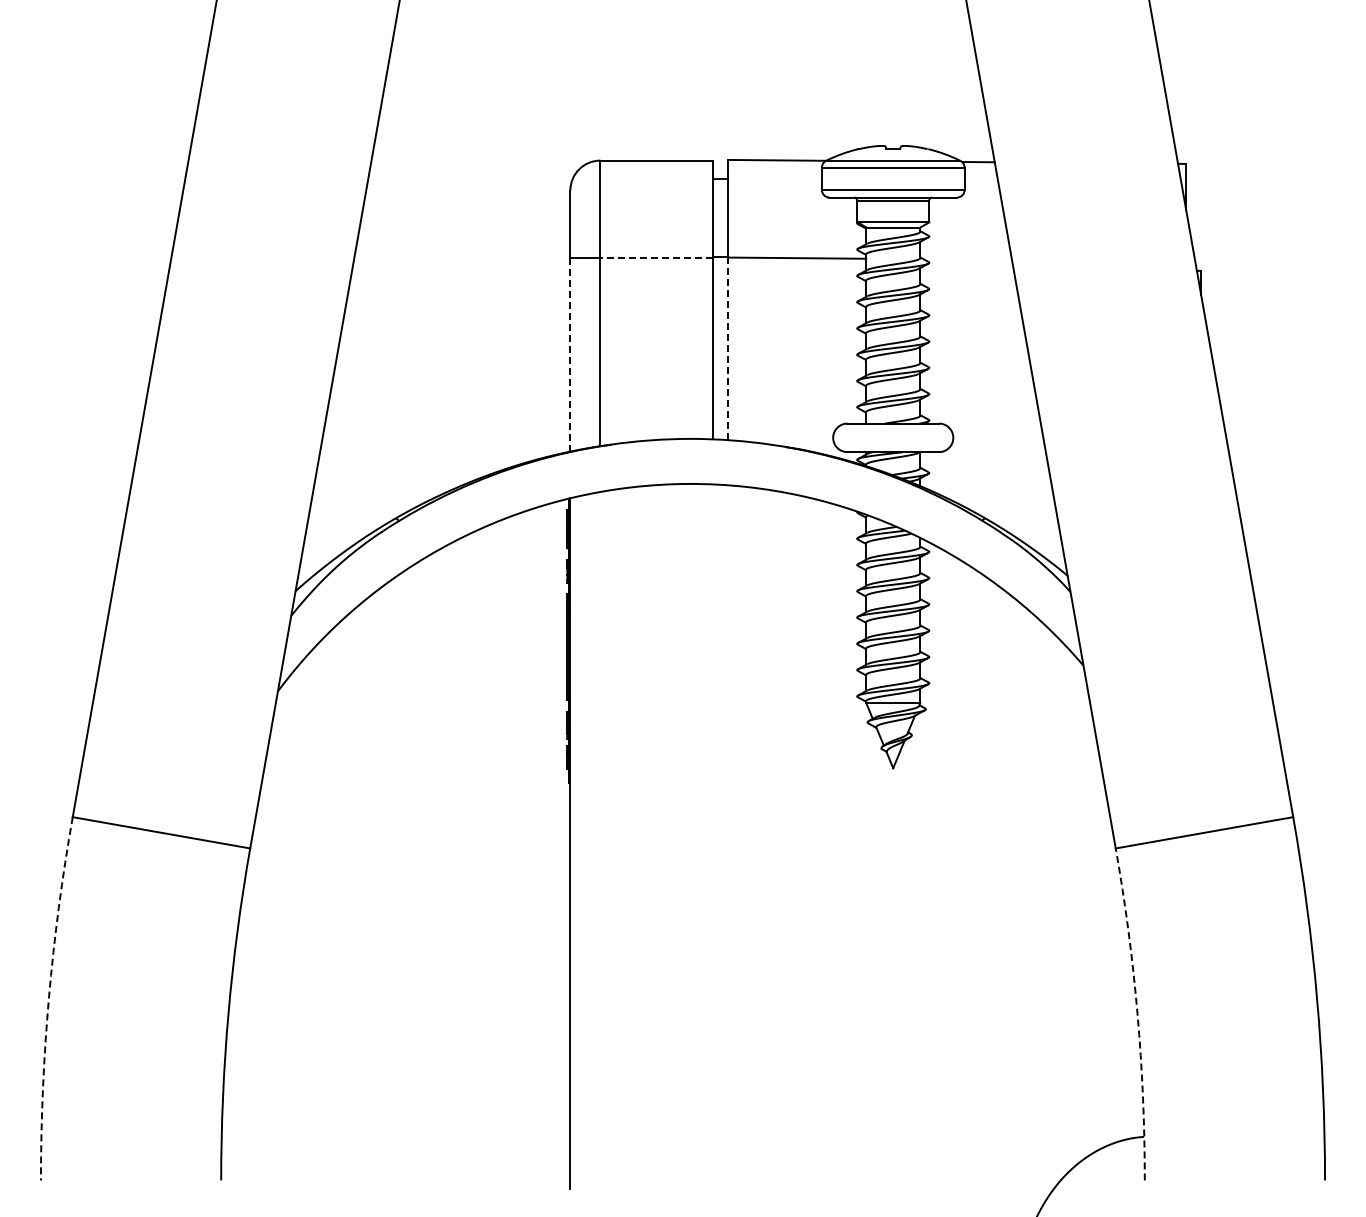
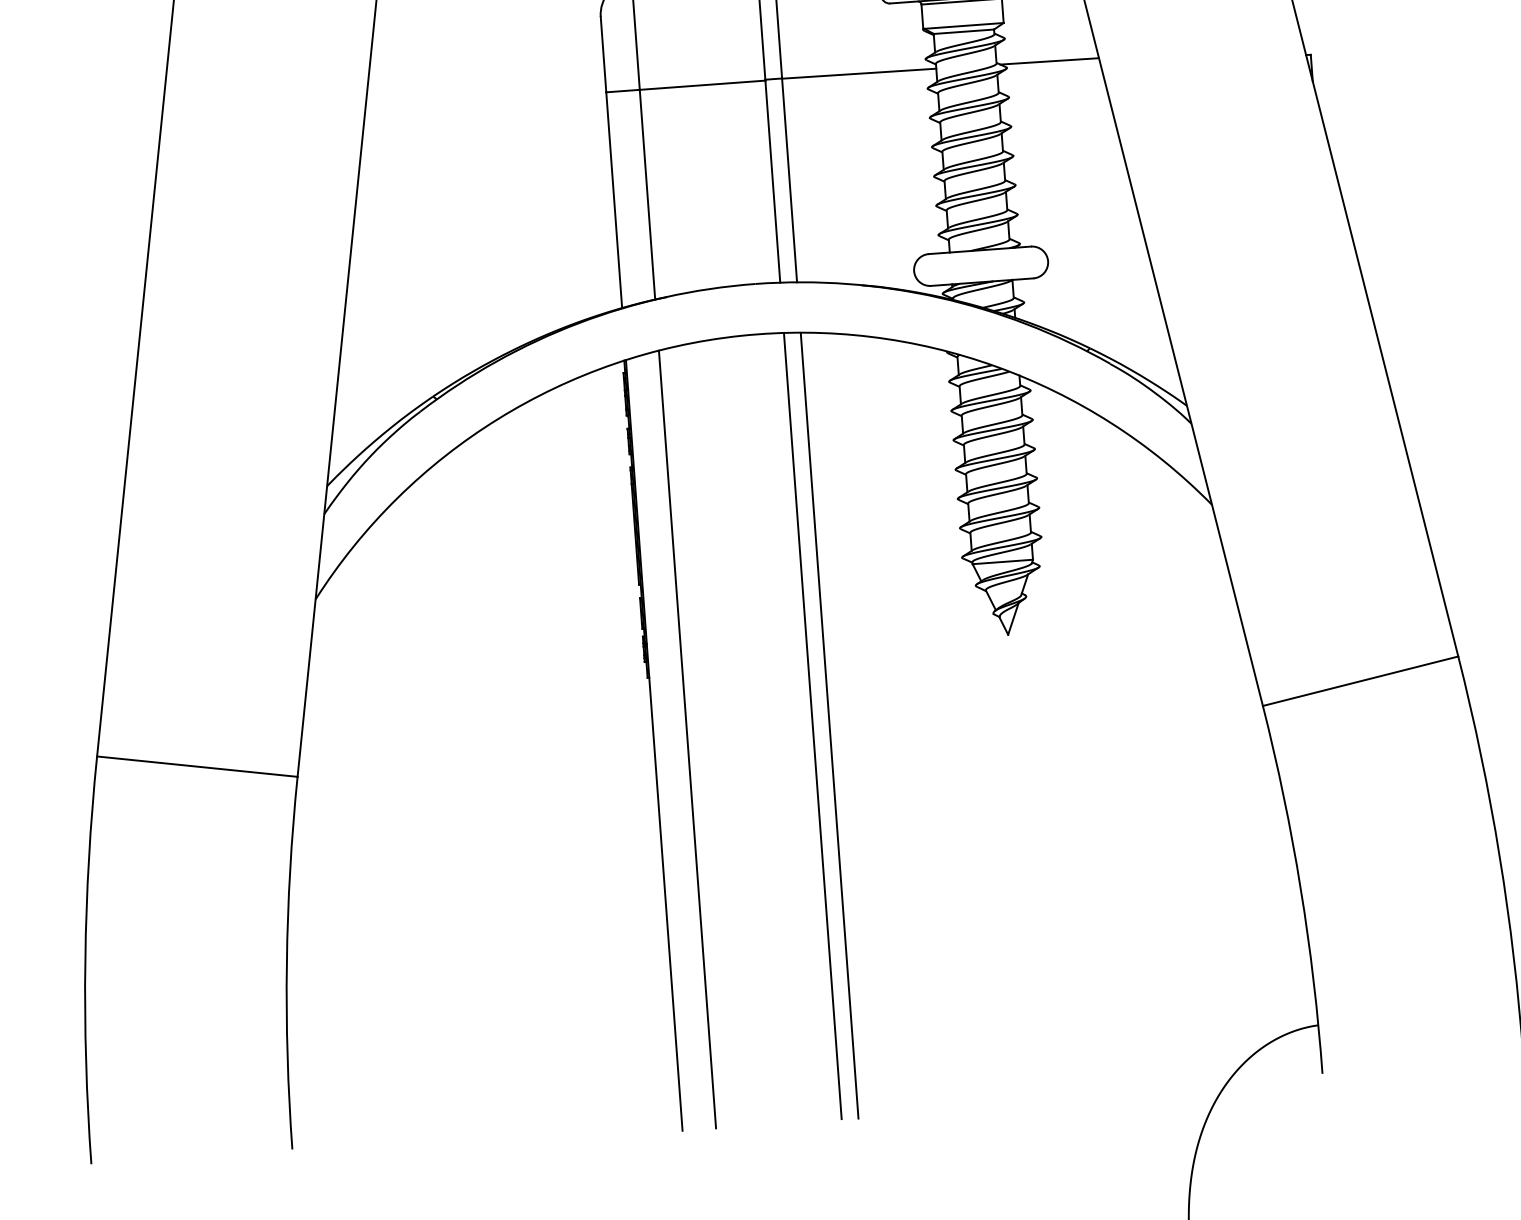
line: (656, 258) -> (702, 85), dashed -> solid
line: (967, 259) -> (1049, 61), added
line: (728, 348) -> (790, 180), dashed -> solid
line: (570, 354) -> (614, 199), dashed -> solid
line: (713, 836) -> (813, 725), added
line: (728, 837) -> (830, 725), added
line: (600, 840) -> (687, 739), added
arc: (48, 998) -> (84, 960), dashed -> solid
arc: (1137, 1013) -> (1300, 888), dashed -> solid

